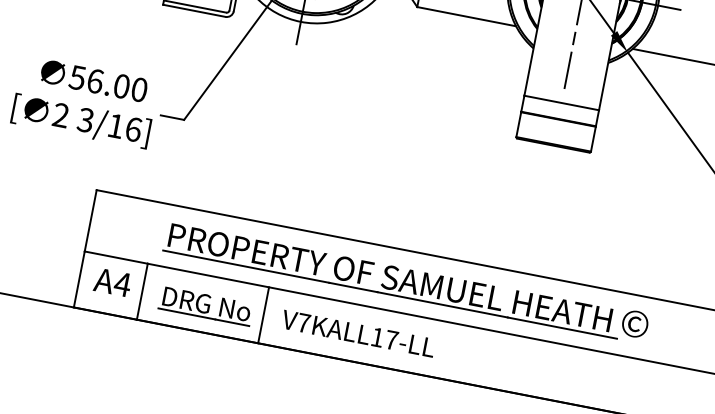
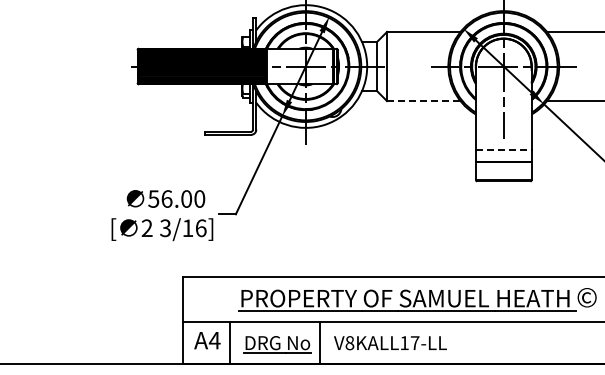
line: (466, 17) -> (423, 101), solid -> dashed
line: (561, 102) -> (503, 149), solid -> dashed
text: (303, 323) -> (349, 343), V7KALL17-LL -> V8KALL17-LL

